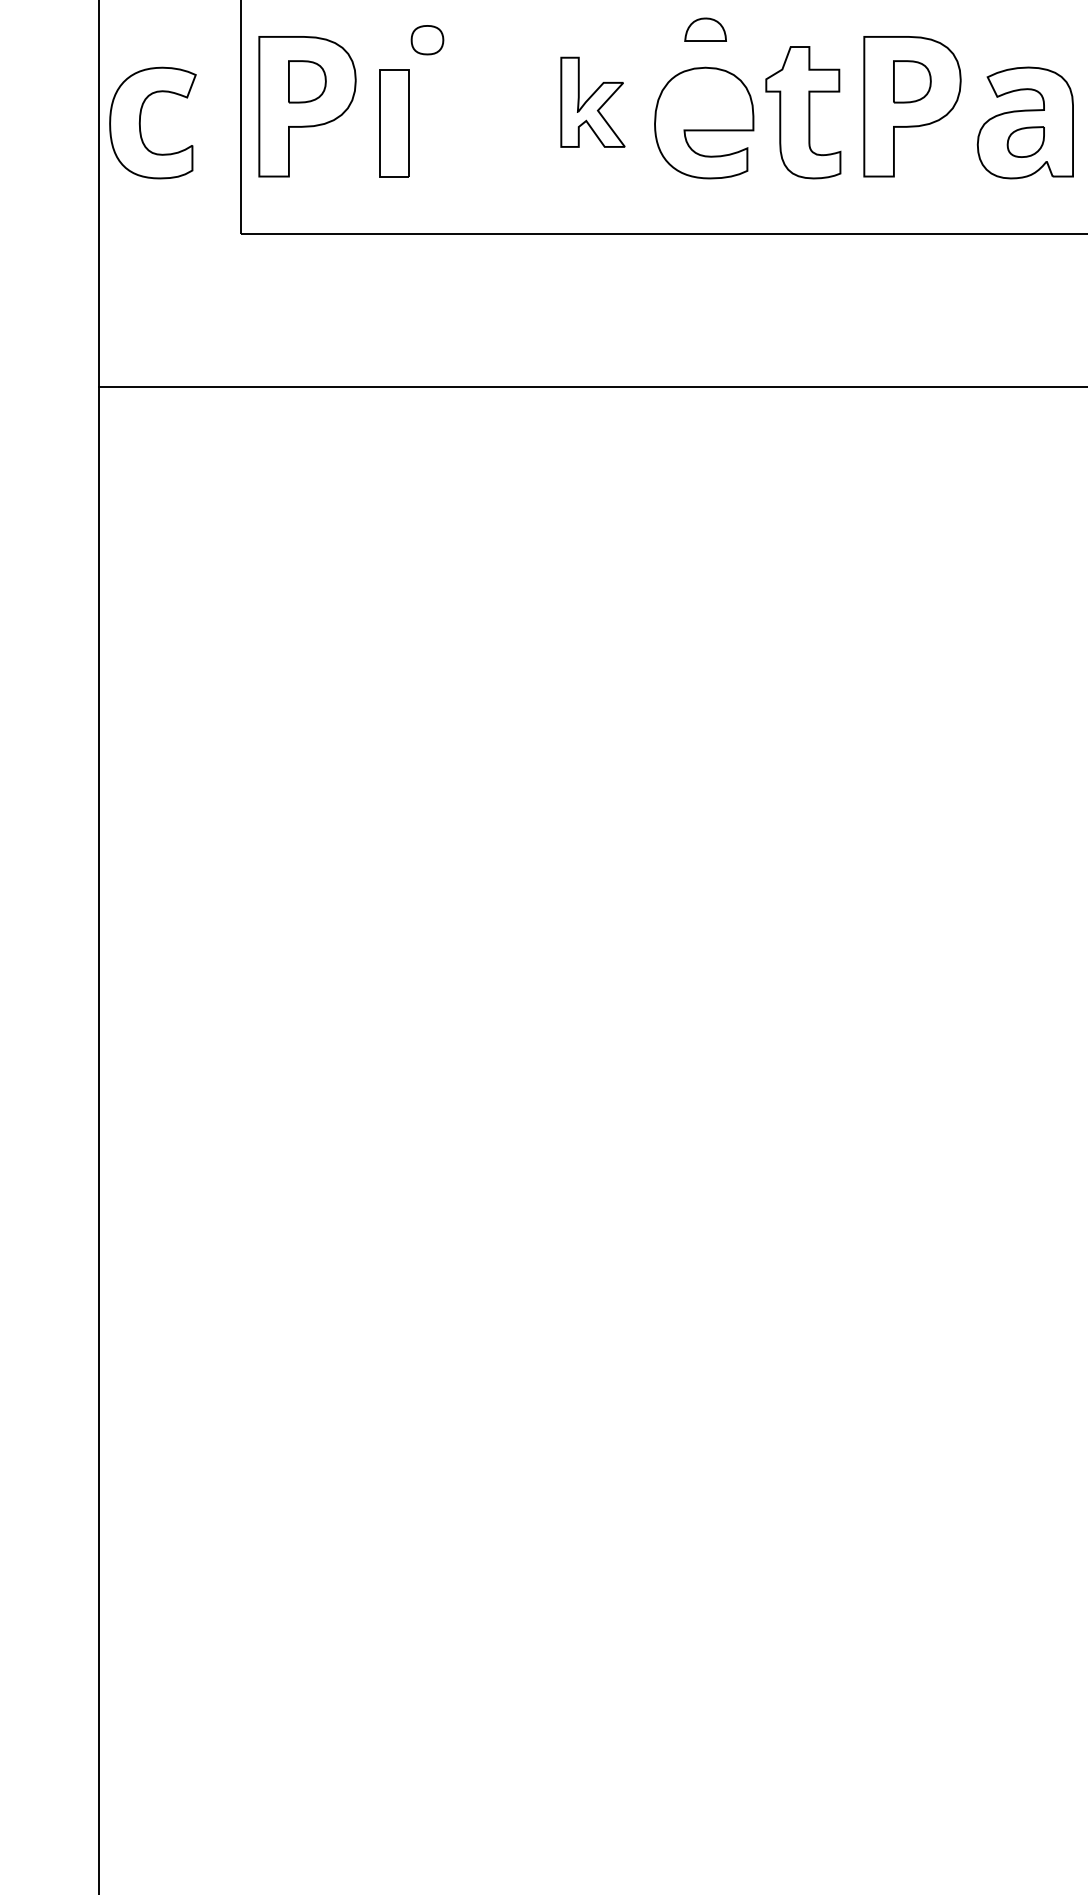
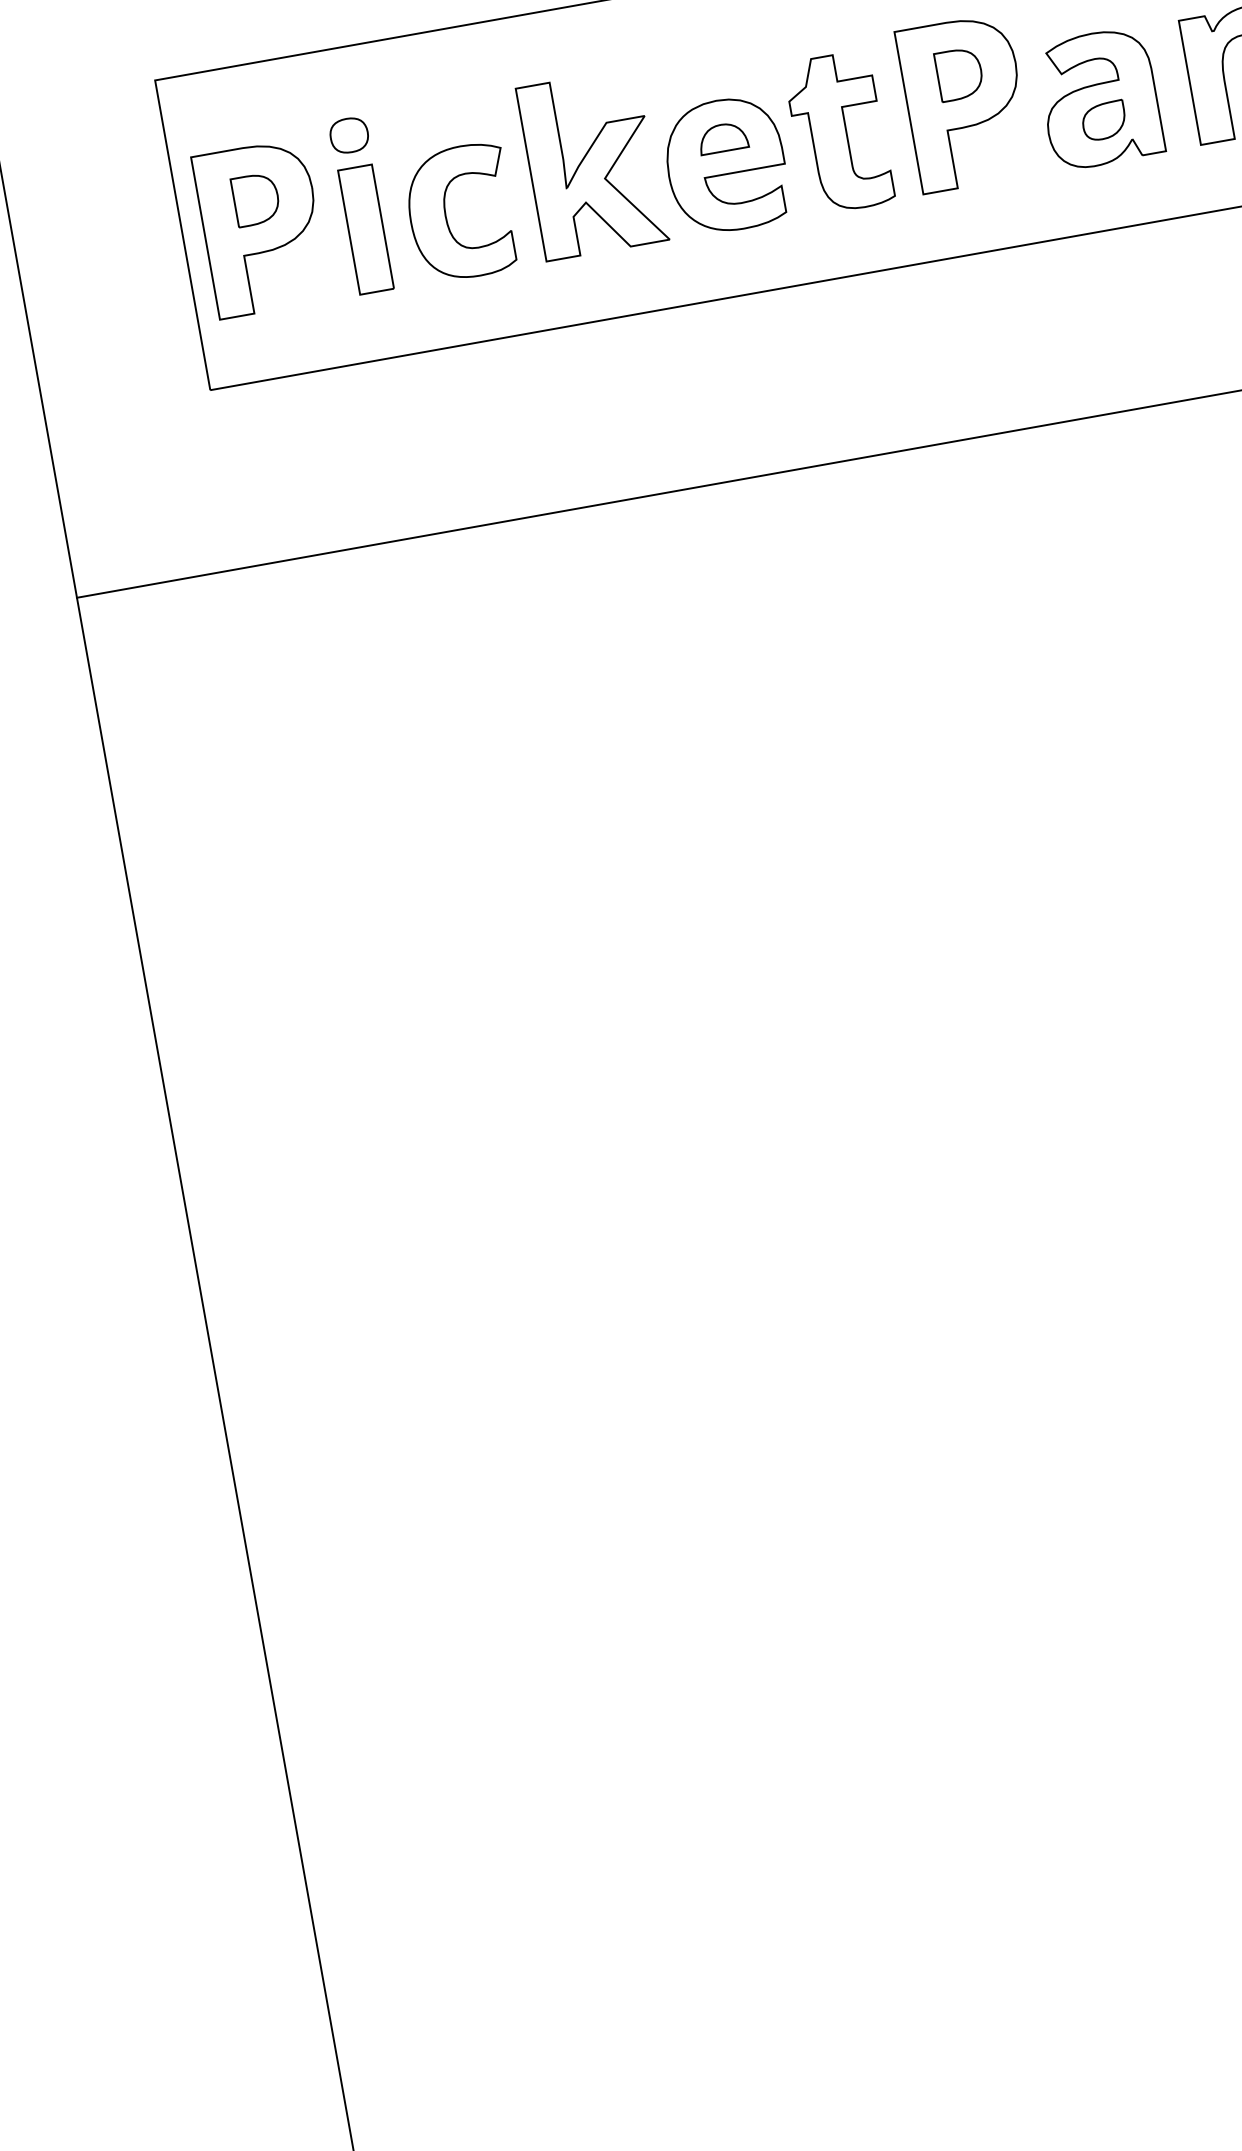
part: (705, 29) -> (722, 137), moved
part: (427, 40) -> (349, 135), moved
part: (592, 102) -> (592, 164), size x1.67
part: (140, 122) -> (446, 214), moved

